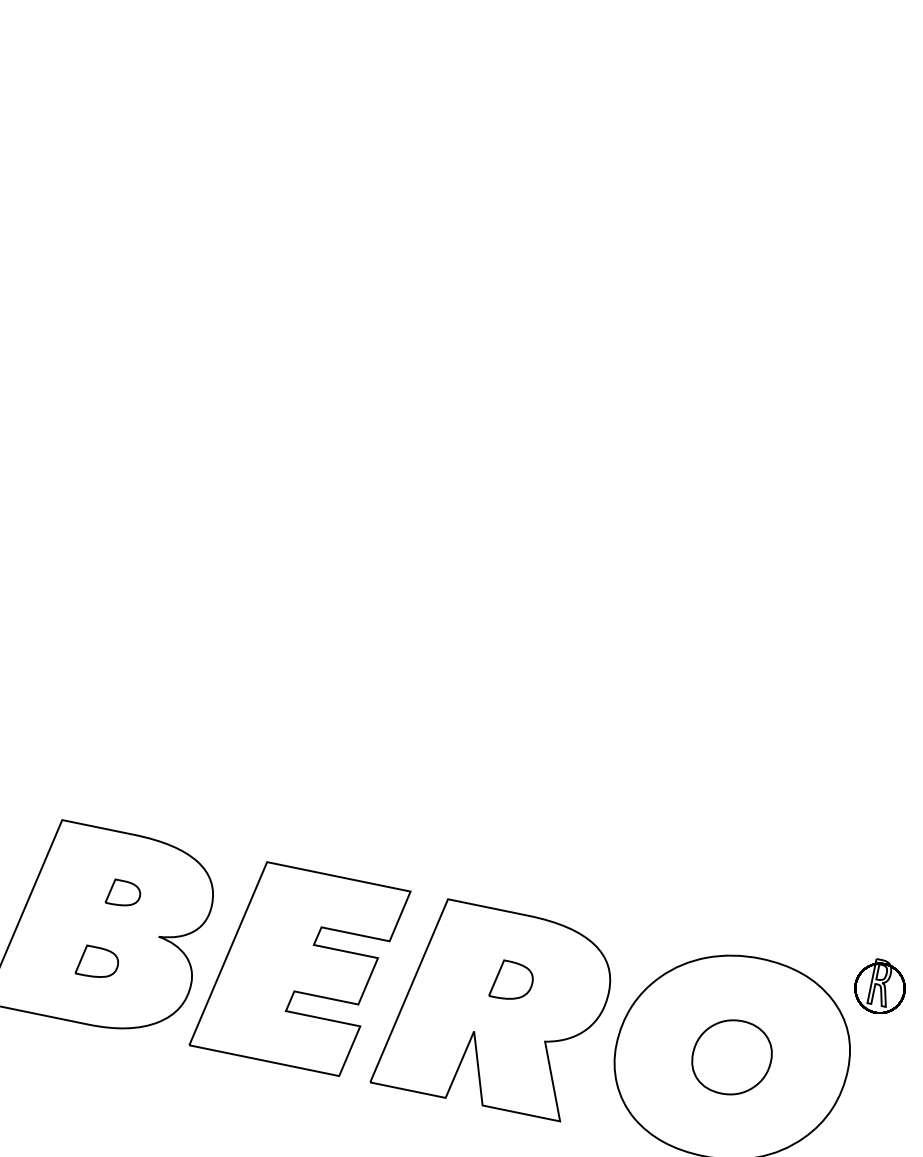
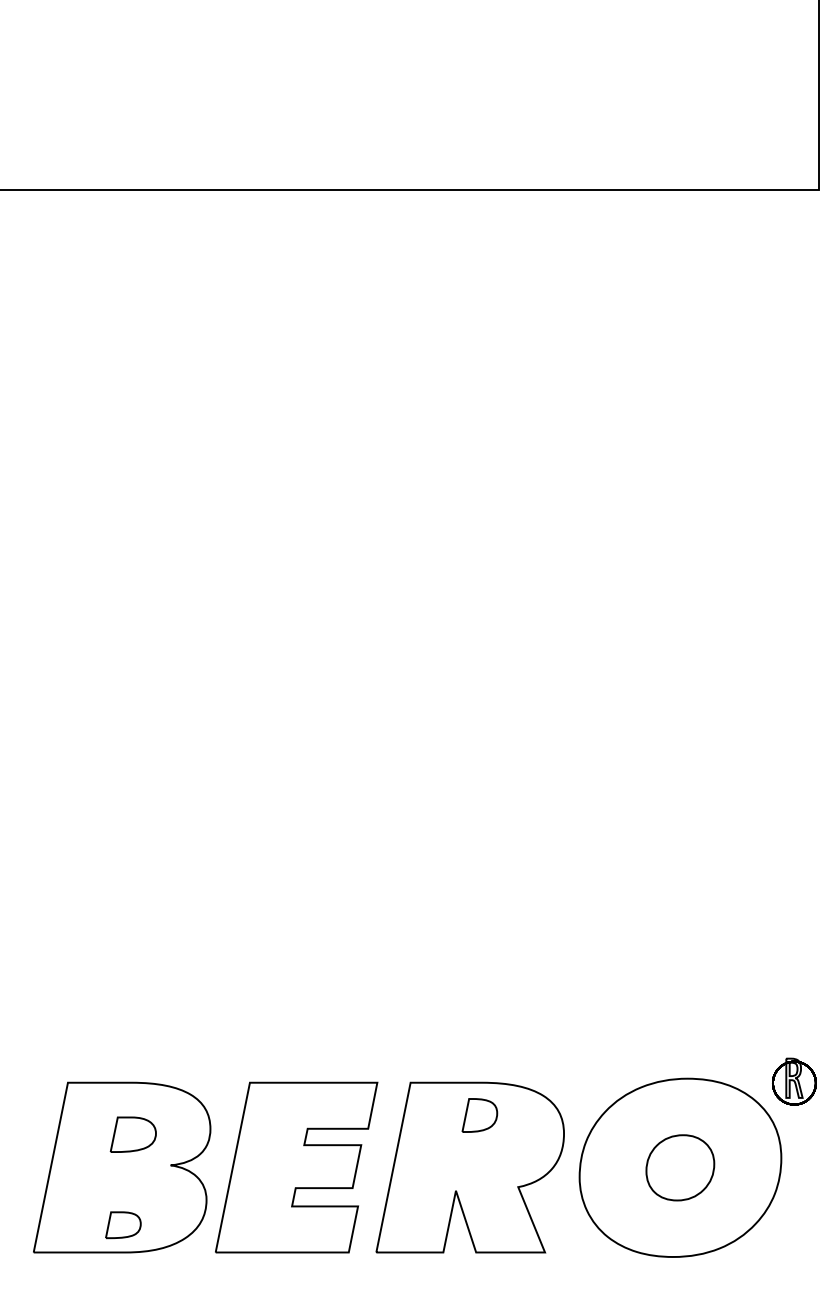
part: (124, 893) -> (133, 1134), size x1.6
part: (98, 963) -> (123, 1225), moved
part: (512, 981) -> (479, 1115), moved

